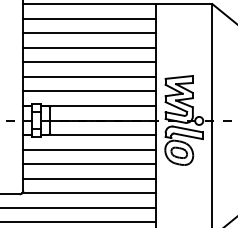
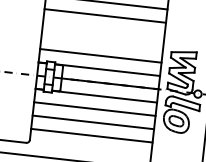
line: (89, 62) -> (103, 29), removed
line: (89, 76) -> (102, 42), removed
line: (89, 193) -> (90, 149), removed

